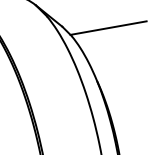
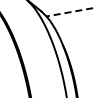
line: (108, 28) -> (69, 12), solid -> dashed

